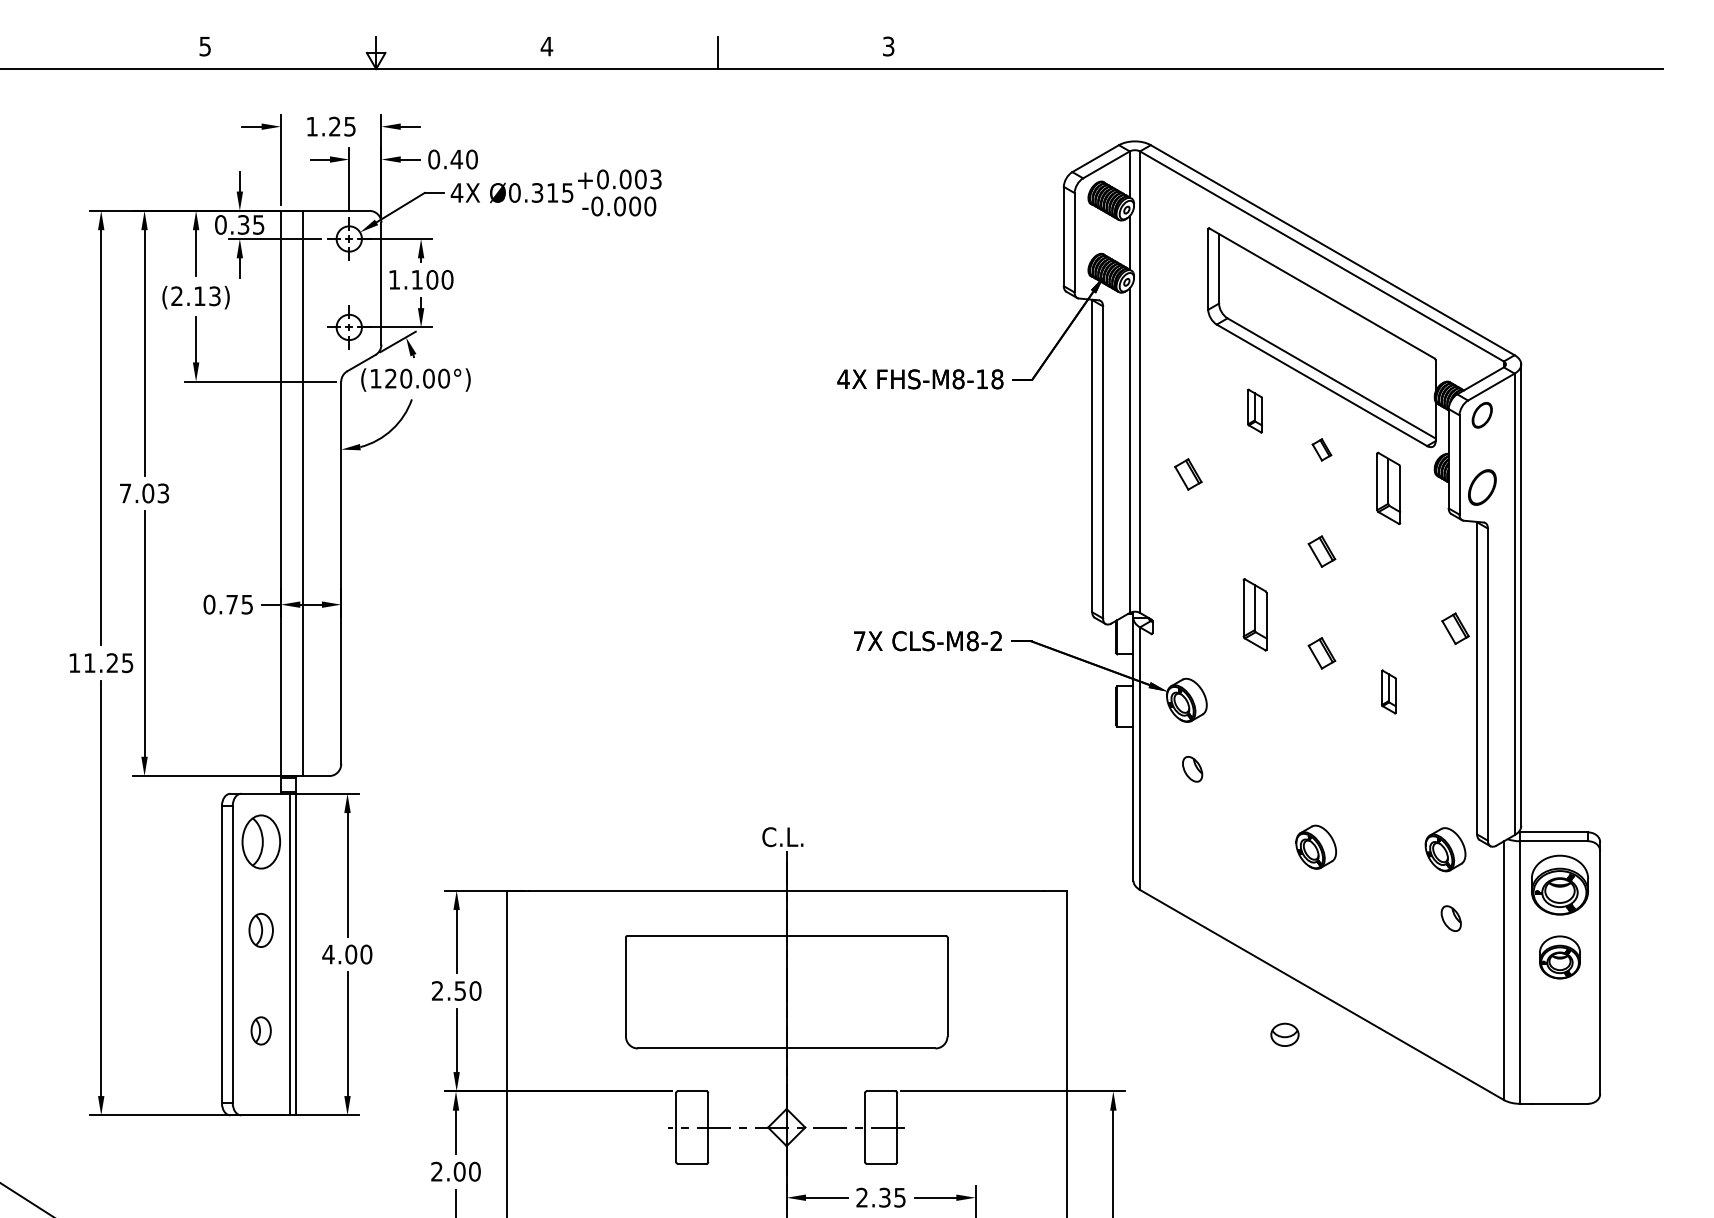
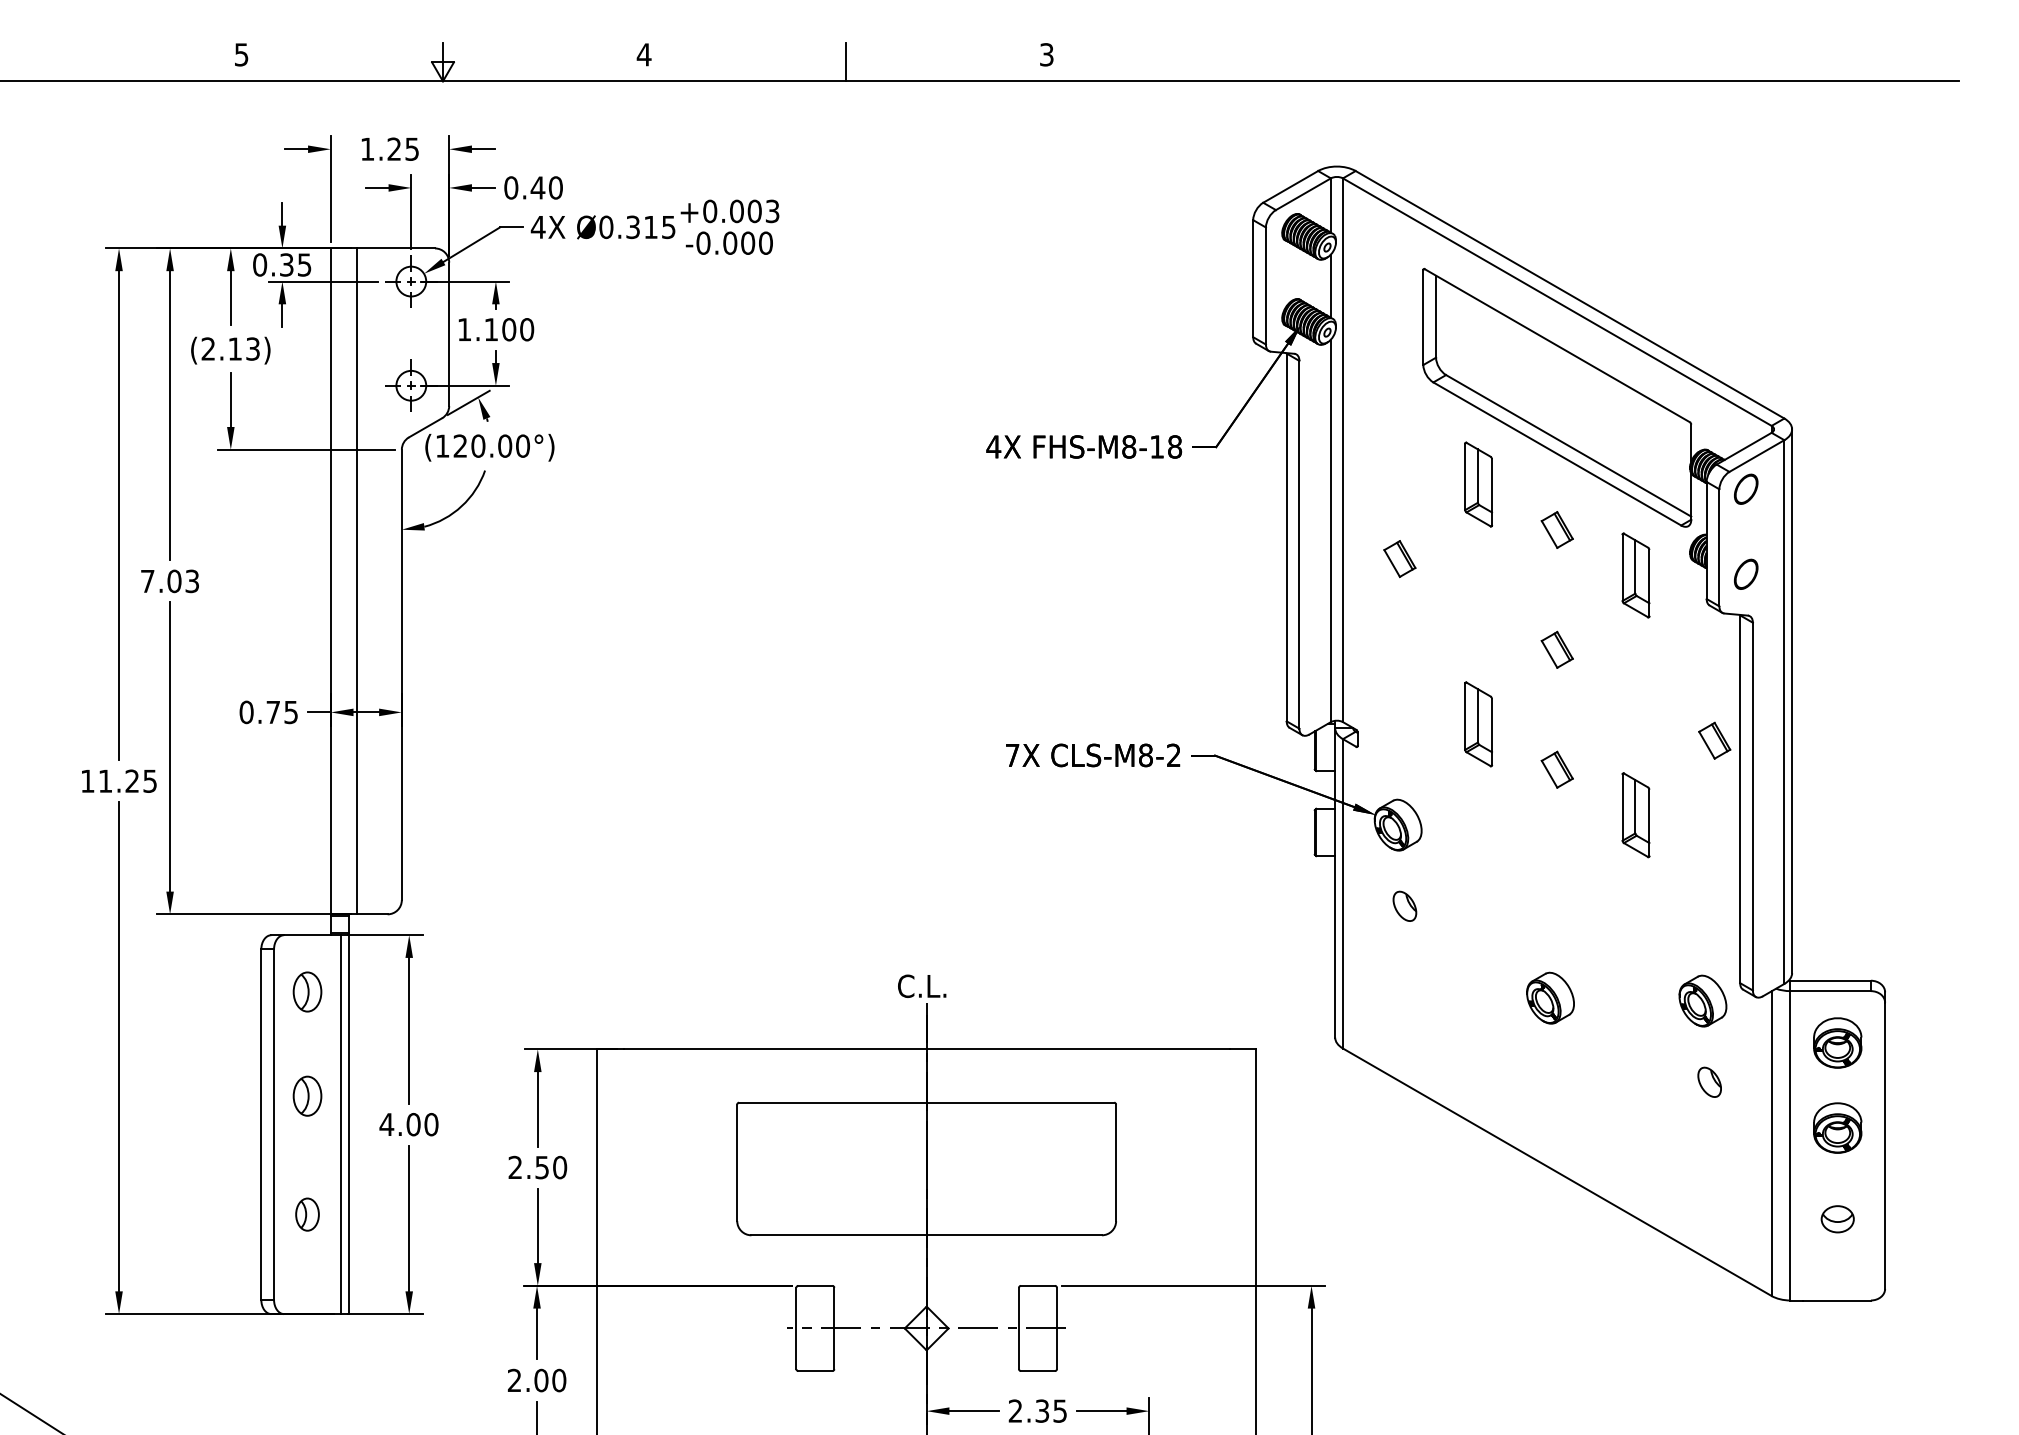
part: (1254, 410) -> (1477, 483), size x1.67
part: (1321, 449) -> (1556, 529), size x1.43
part: (1481, 487) -> (1745, 574), size x0.71
part: (1388, 691) -> (1635, 814), size x1.67
part: (260, 841) -> (306, 991), size x0.62
part: (1559, 885) -> (1837, 1043), size x0.71
part: (1284, 1034) -> (1837, 1218), moved

